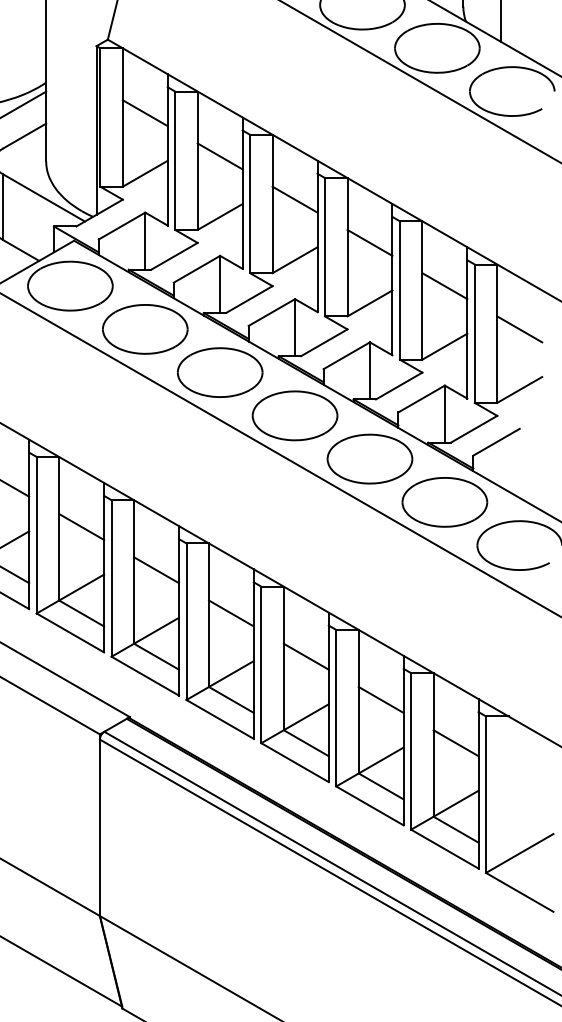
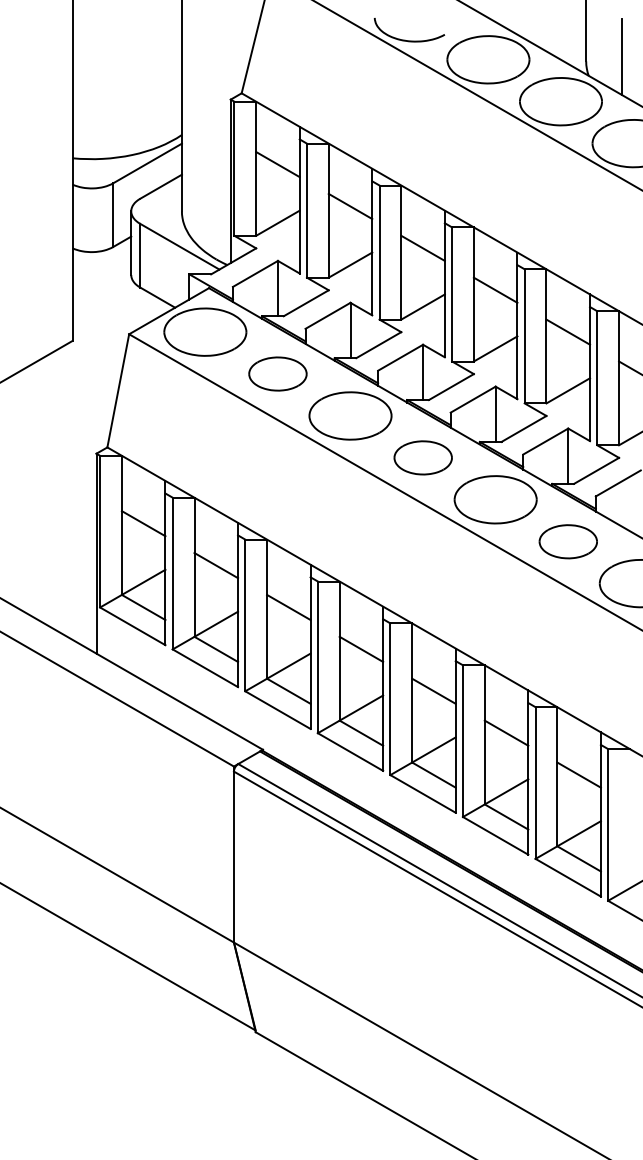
part: (144, 328) -> (277, 373), size x0.7
part: (295, 415) -> (423, 457), size x0.7
part: (445, 502) -> (568, 541), size x0.7

